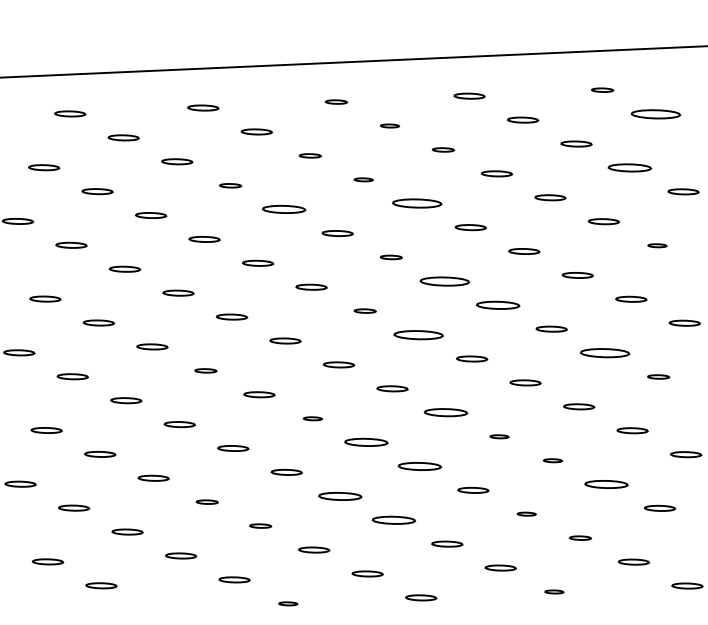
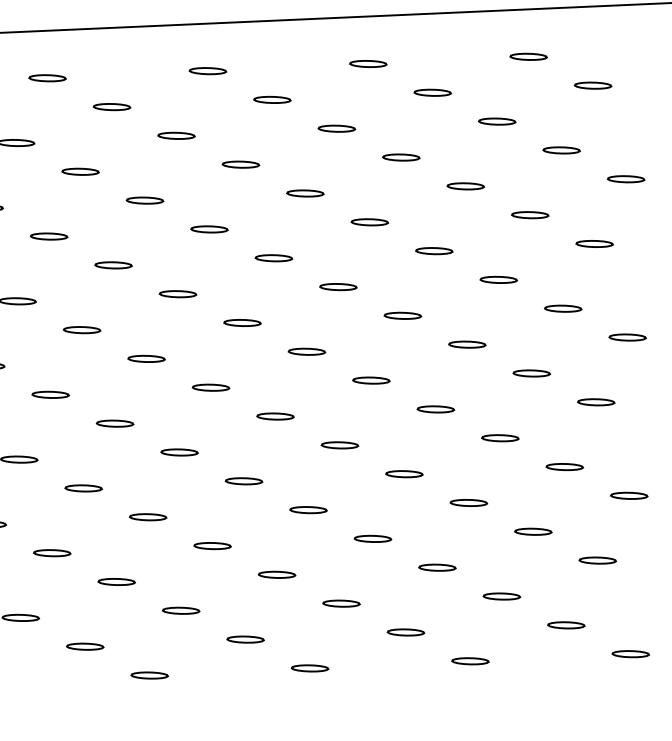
part: (602, 89) -> (528, 55), size x1.43
part: (336, 101) -> (208, 70), size x1.43
part: (656, 113) -> (593, 84), size x0.62
part: (389, 125) -> (271, 99), size x1.67
part: (443, 149) -> (336, 128), size x1.43
part: (310, 155) -> (176, 135), size x1.43
part: (630, 167) -> (562, 149), size x0.71
part: (363, 179) -> (240, 164), size x1.67
part: (230, 185) -> (80, 171), size x1.43
part: (417, 203) -> (305, 193), size x0.62
part: (284, 209) -> (145, 200), size x0.71
part: (657, 245) -> (594, 243), size x1.67
part: (391, 257) -> (274, 258), size x1.43
part: (444, 280) -> (338, 286), size x0.62
part: (498, 304) -> (403, 314), size x0.71
part: (365, 310) -> (242, 322), size x1.43
part: (418, 334) -> (306, 351), size x0.62
part: (605, 352) -> (532, 372), size x0.62
part: (205, 370) -> (50, 394), size x1.43
part: (658, 376) -> (595, 401), size x1.43
part: (445, 412) -> (339, 445), size x0.71
part: (312, 418) -> (179, 452), size x1.67
part: (499, 436) -> (404, 473), size x1.67
part: (366, 442) -> (244, 481), size x0.71
part: (552, 460) -> (468, 502), size x1.67
part: (419, 466) -> (308, 510), size x0.71
part: (606, 484) -> (533, 531), size x0.71
part: (340, 495) -> (212, 545), size x0.71
part: (207, 501) -> (52, 552), size x1.43
part: (526, 513) -> (436, 566), size x1.67
part: (393, 519) -> (276, 573), size x0.71
part: (260, 525) -> (116, 581), size x1.43
part: (580, 537) -> (502, 595), size x1.43
part: (554, 591) -> (470, 660), size x1.67
part: (288, 603) -> (150, 675), size x1.67

